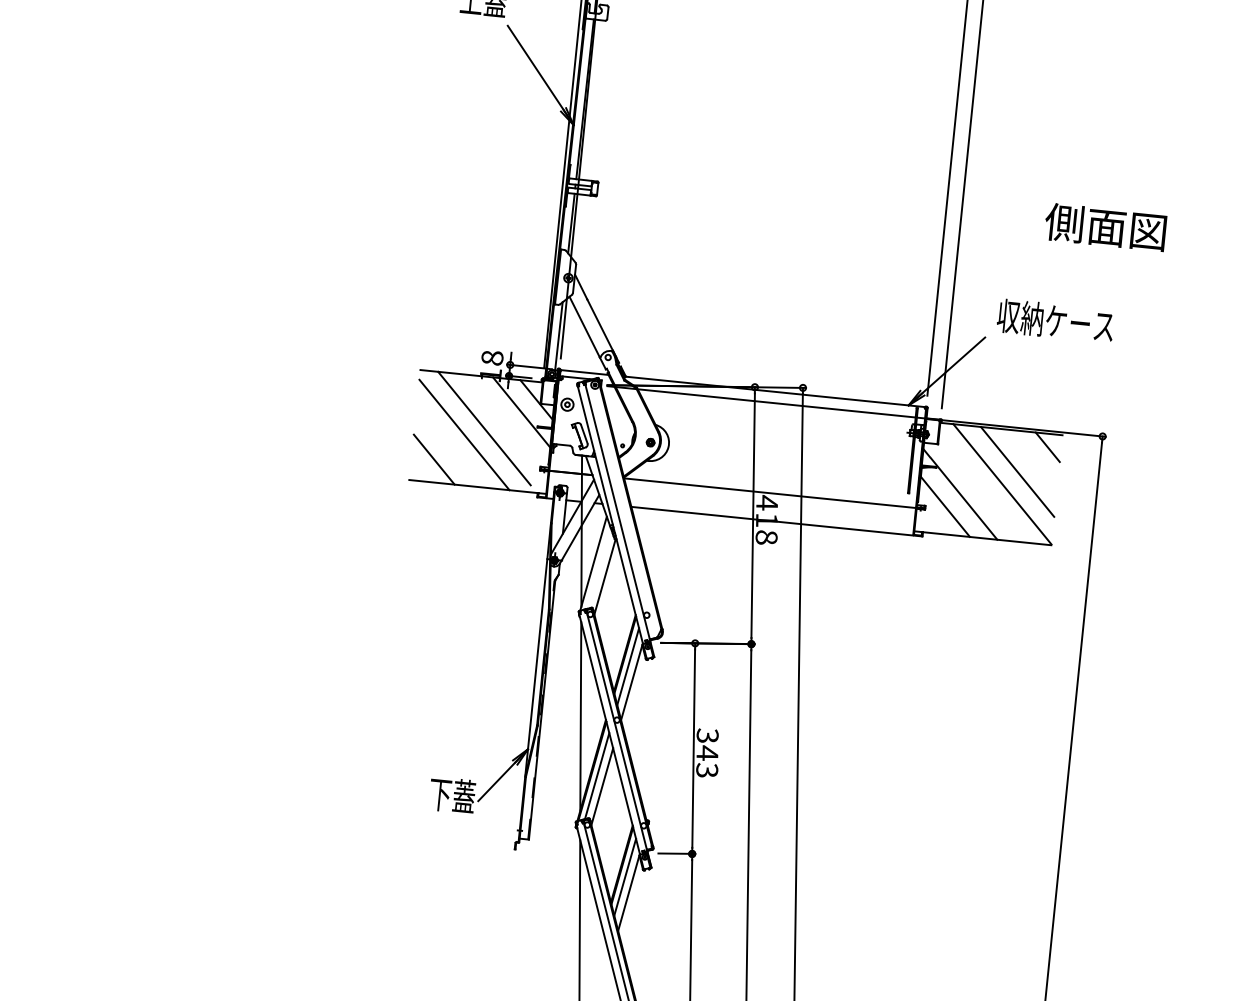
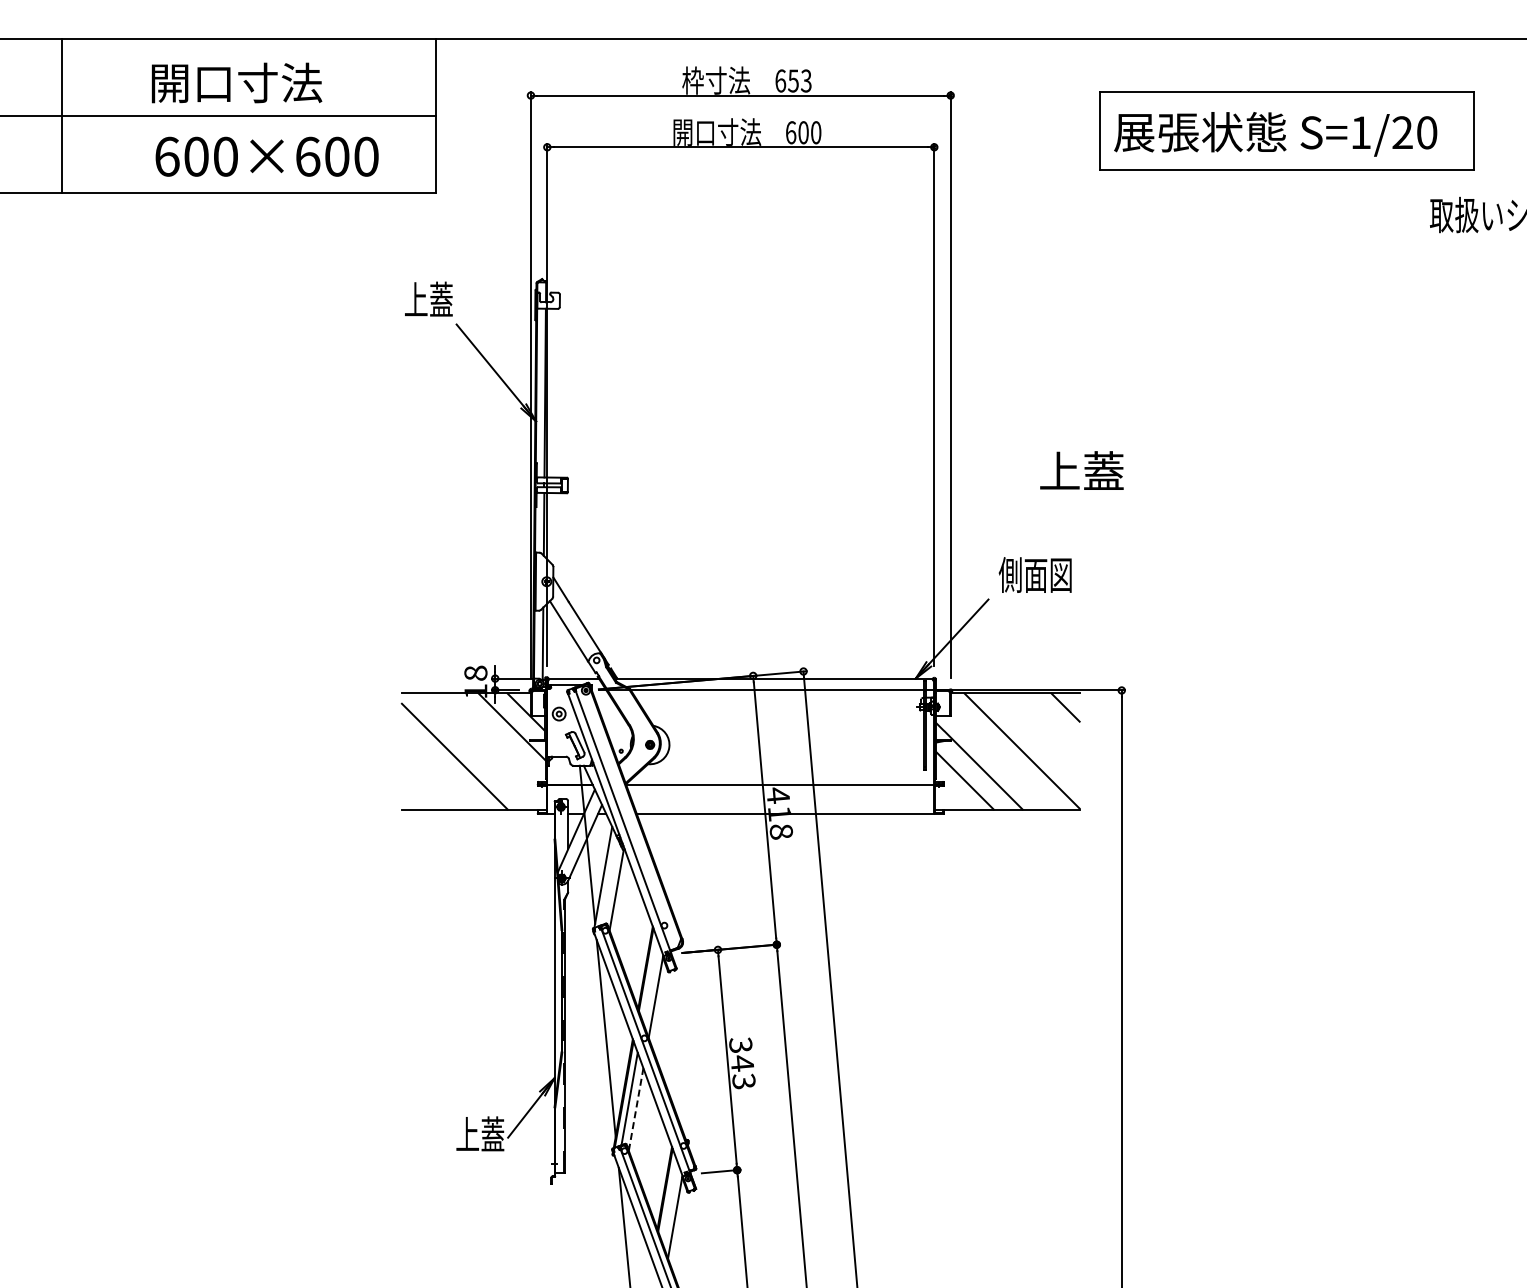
text: (1105, 227) -> (1102, 471), 側面図 -> 上蓋
text: (1054, 320) -> (1059, 574), 収納ケース -> 側面図
line: (484, 428) -> (474, 747), removed
line: (433, 459) -> (425, 785), removed
line: (1017, 471) -> (1036, 736), removed
line: (628, 666) -> (650, 981), removed
line: (602, 786) -> (636, 1109), solid -> dashed
text: (440, 794) -> (467, 1134), 下蓋 -> 上蓋
line: (625, 877) -> (669, 1201), removed

